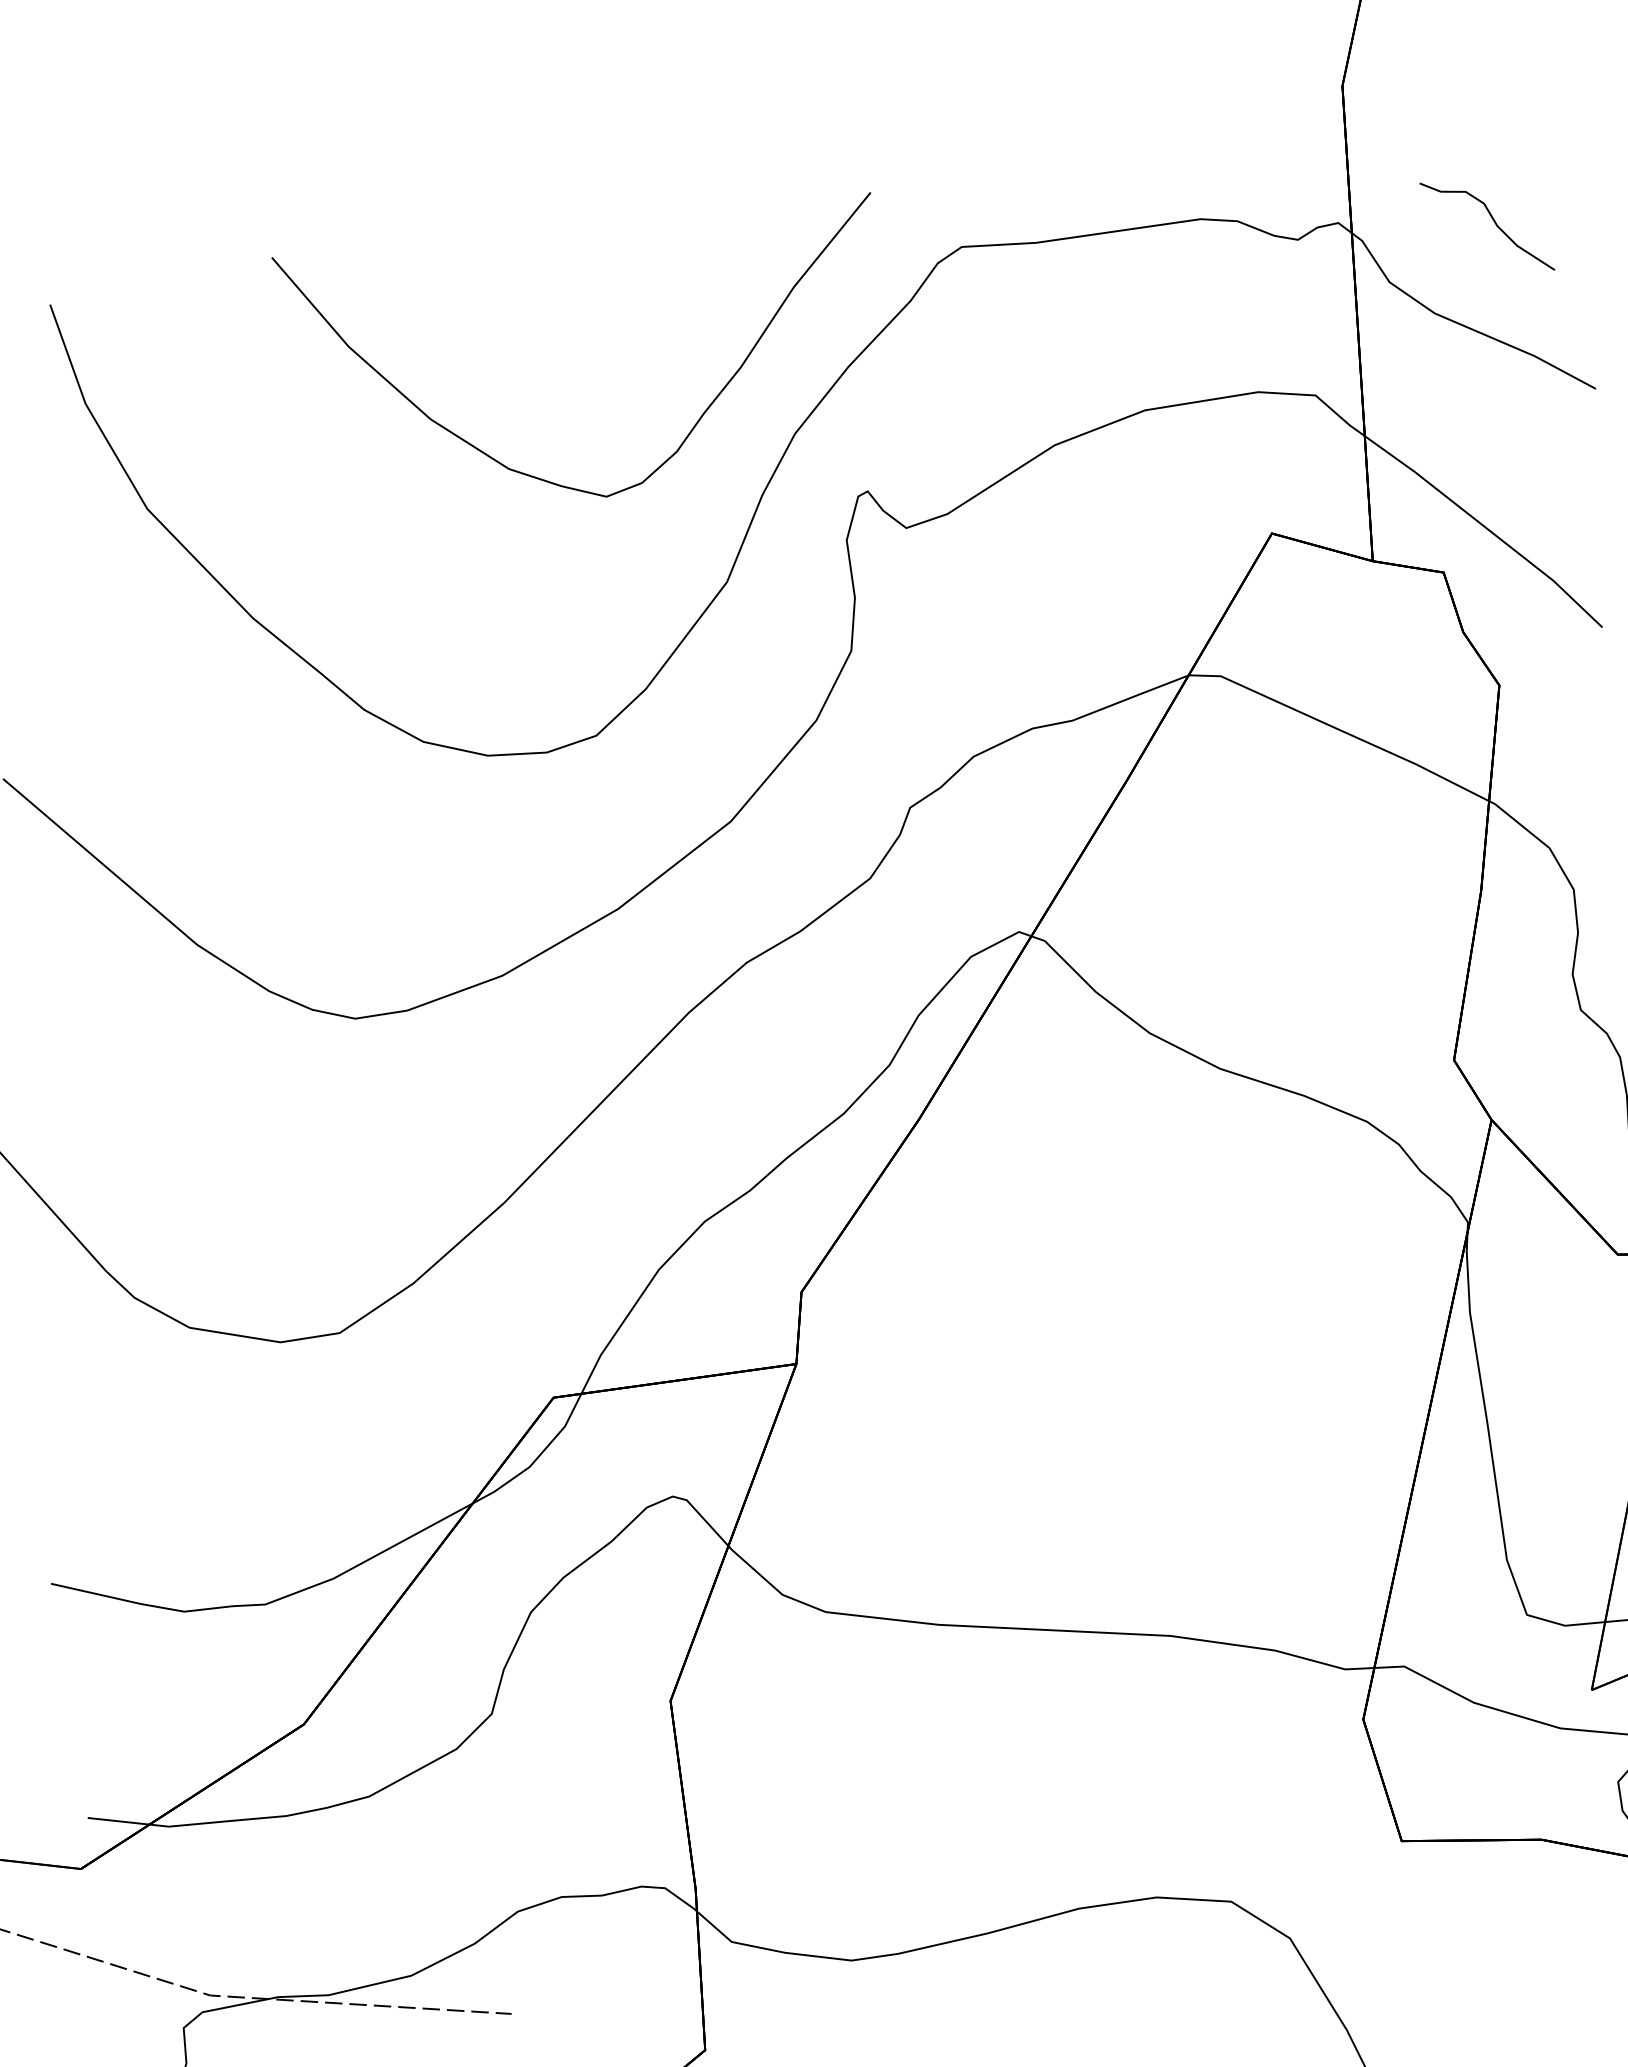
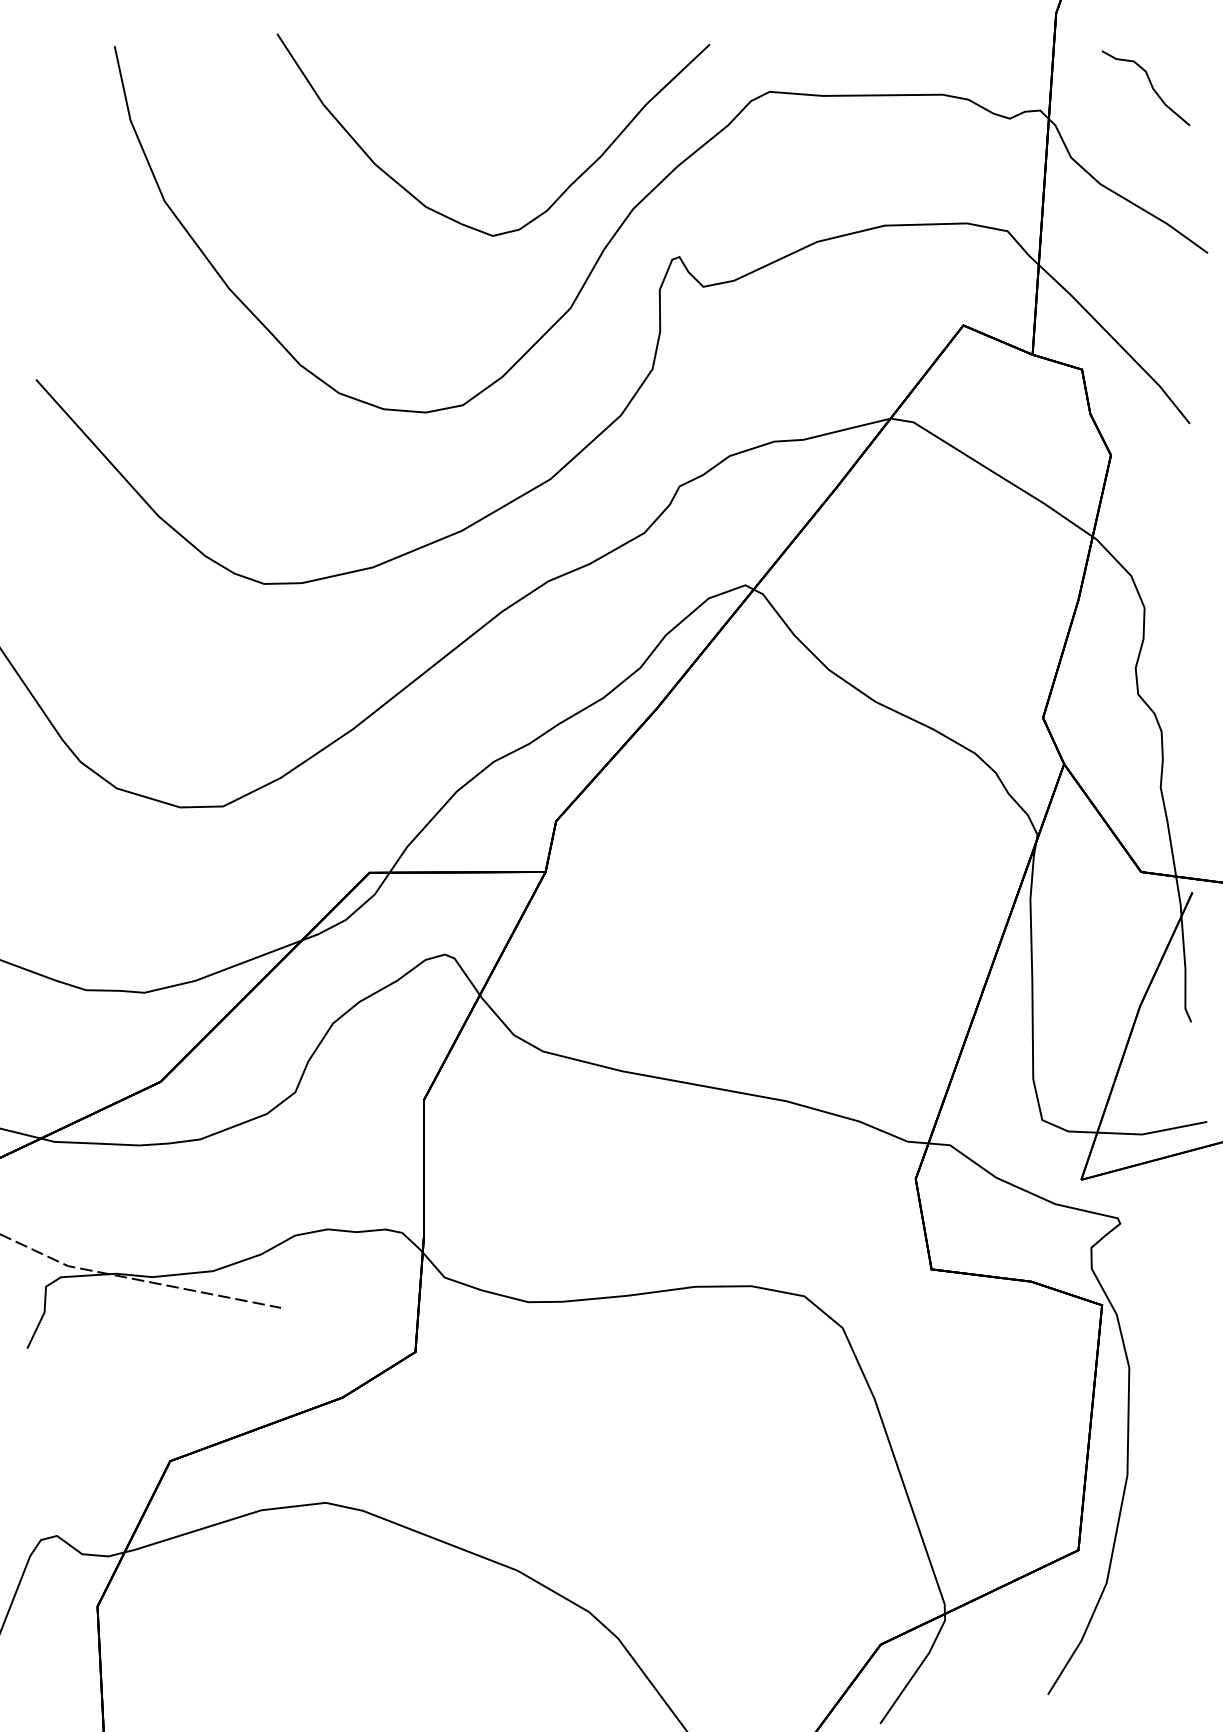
curve: (1492, 221) -> (1150, 85), moved

